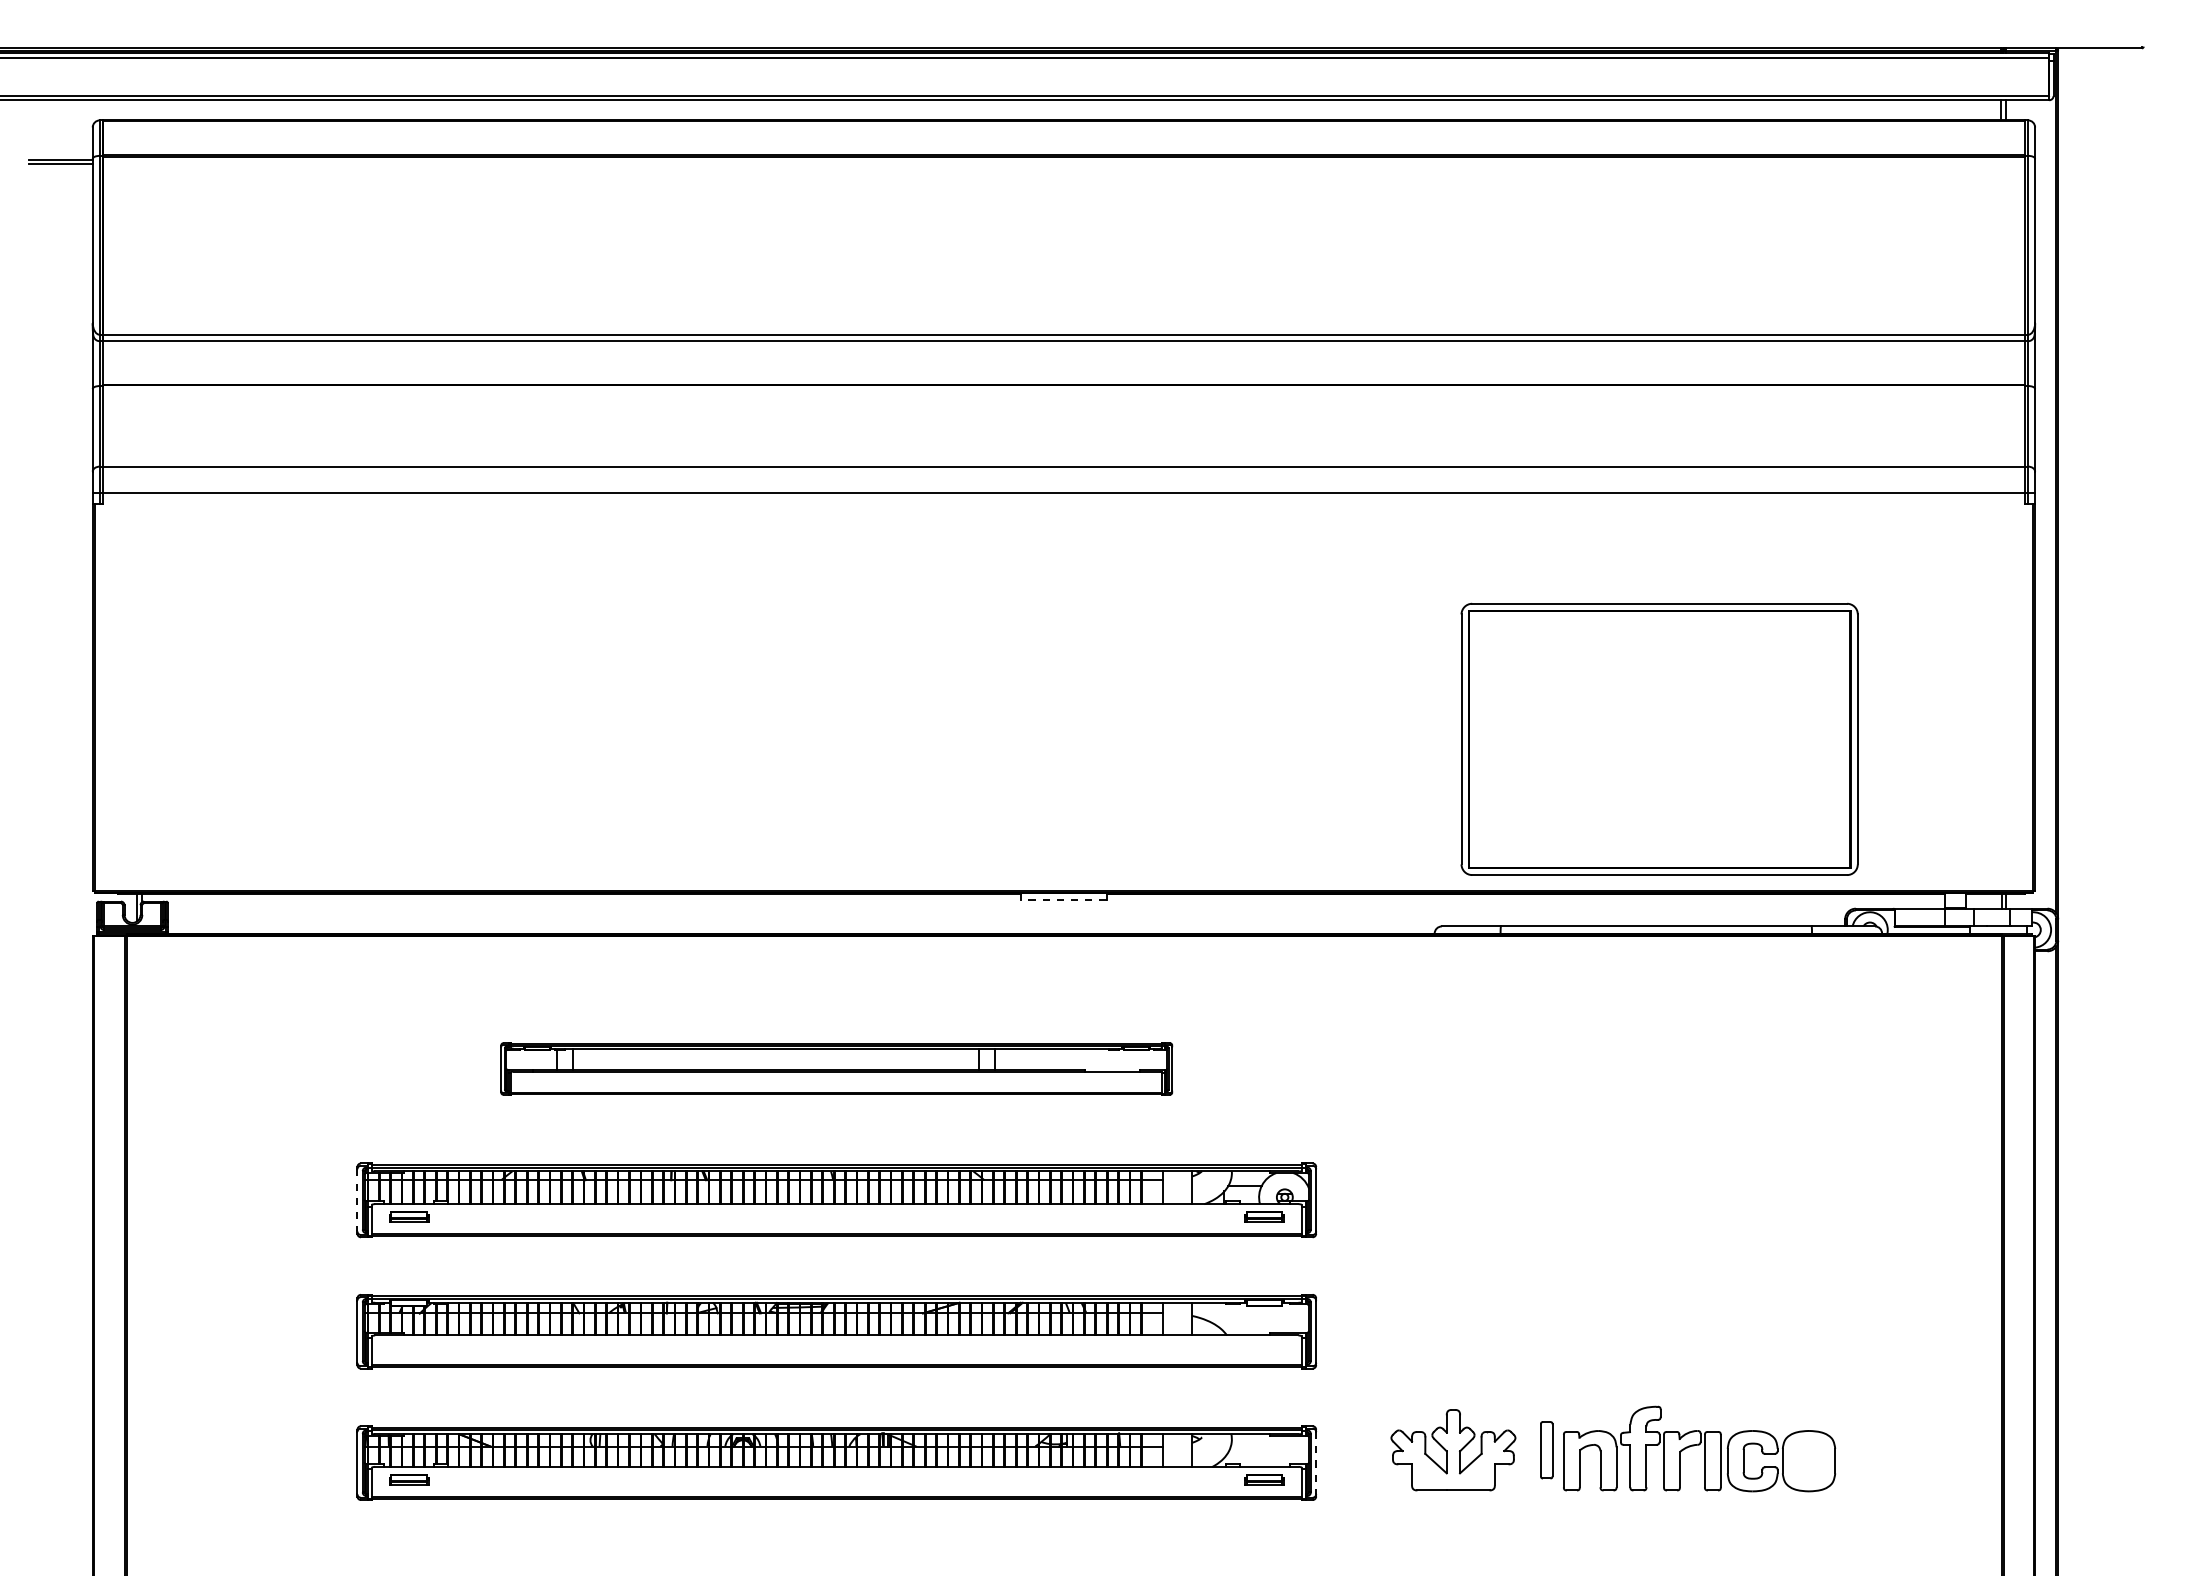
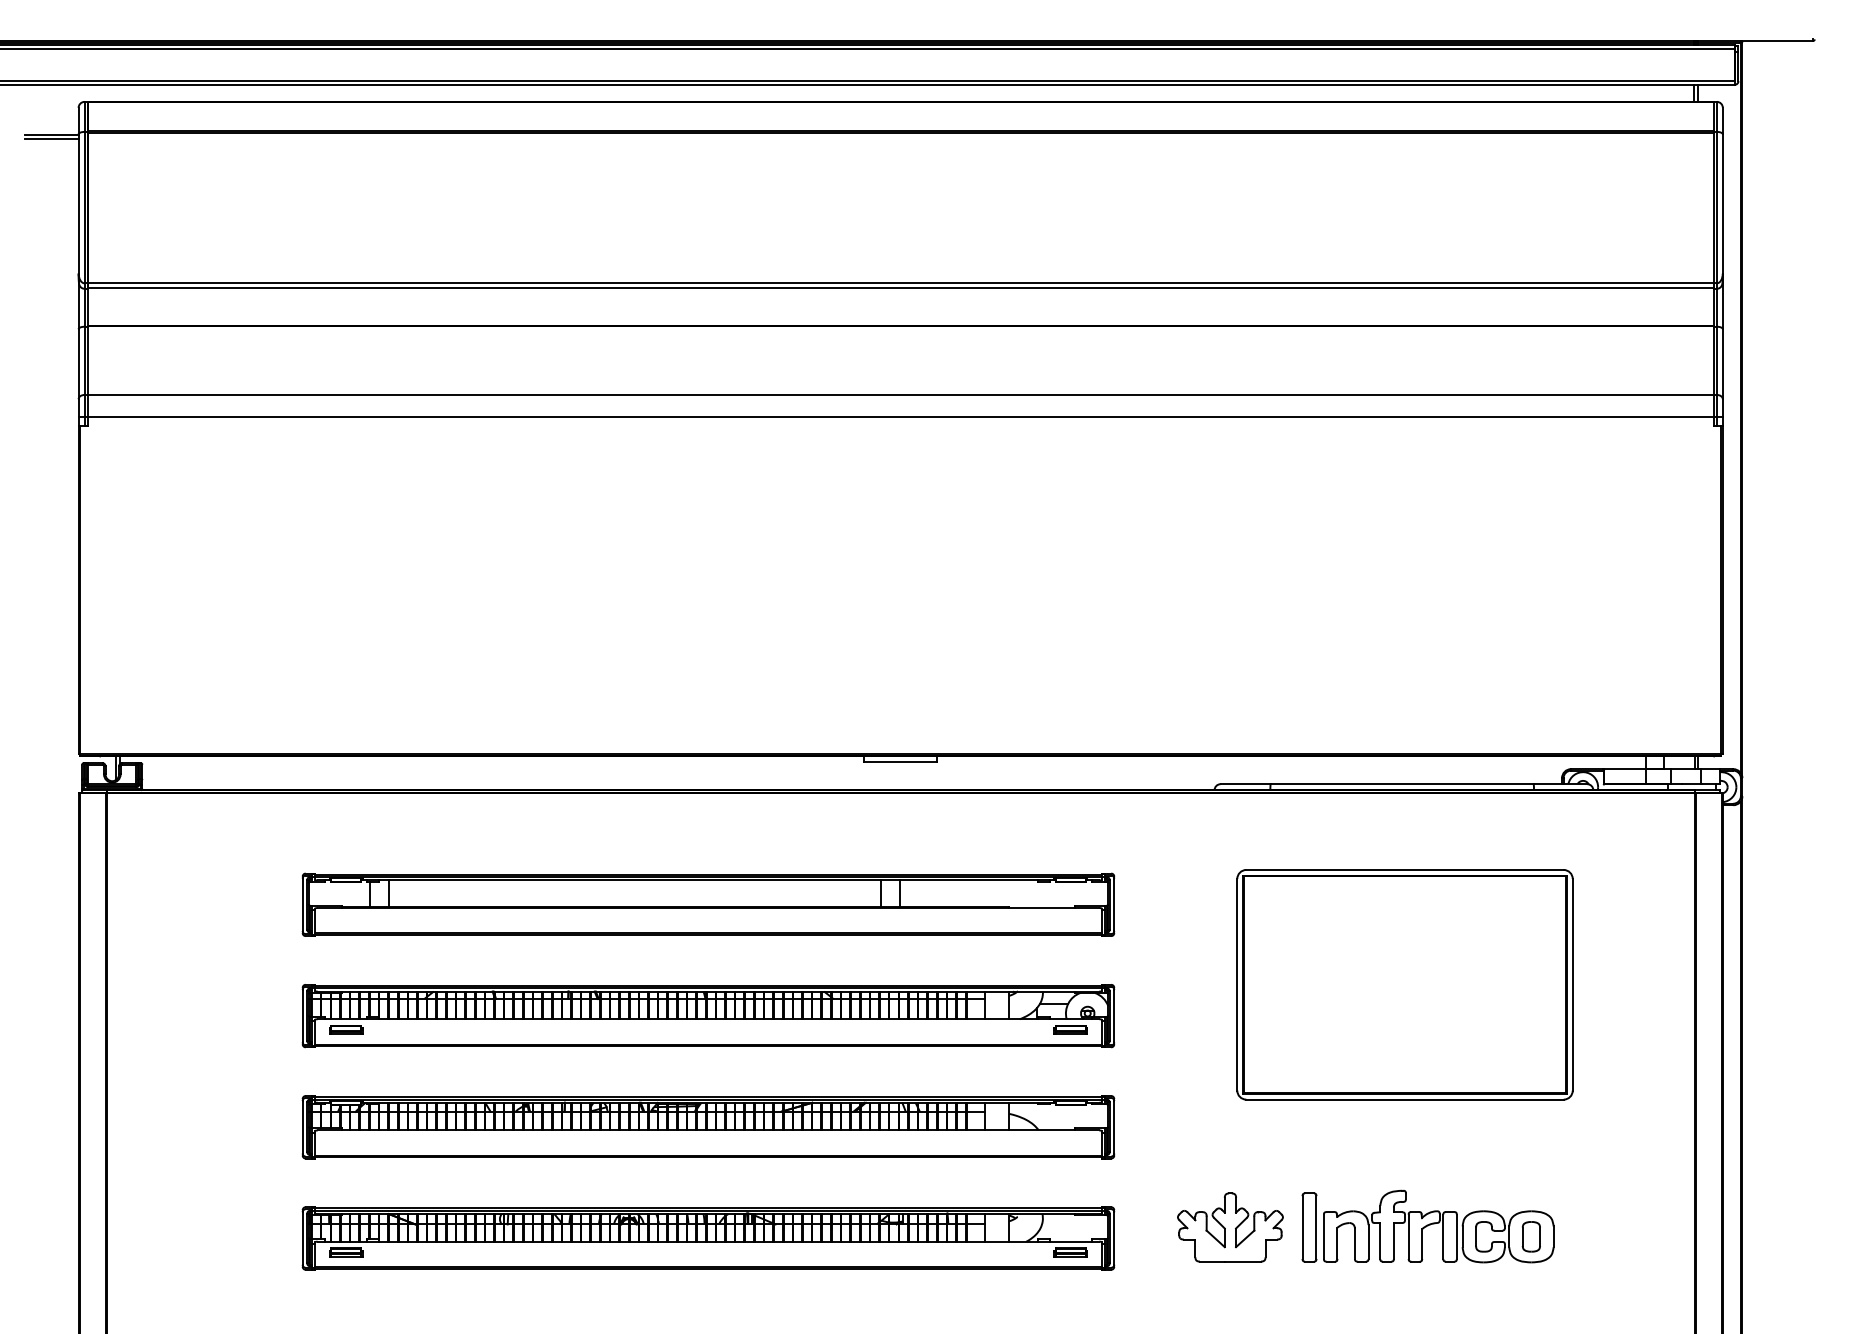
part: (1659, 738) -> (1404, 984), moved
line: (1063, 899) -> (900, 761), dashed -> solid
part: (836, 1068) -> (708, 904), size x1.43
line: (357, 1200) -> (302, 1016), dashed -> solid
part: (1546, 1450) -> (1309, 1227), size x1.43
part: (1808, 1460) -> (1531, 1236), added
line: (1316, 1463) -> (1114, 1238), dashed -> solid

